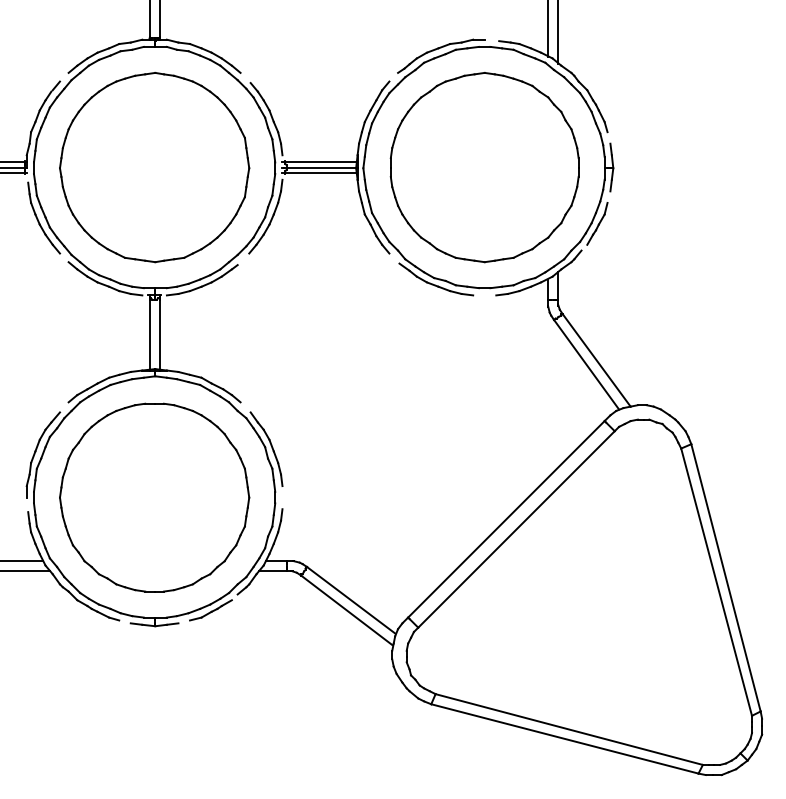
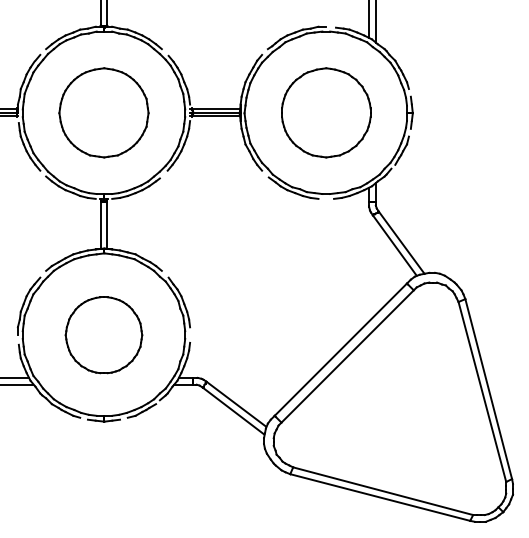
part: (153, 167) -> (103, 112), size x0.7
part: (485, 167) -> (326, 112), size x0.7
part: (153, 498) -> (103, 335), size x0.6

